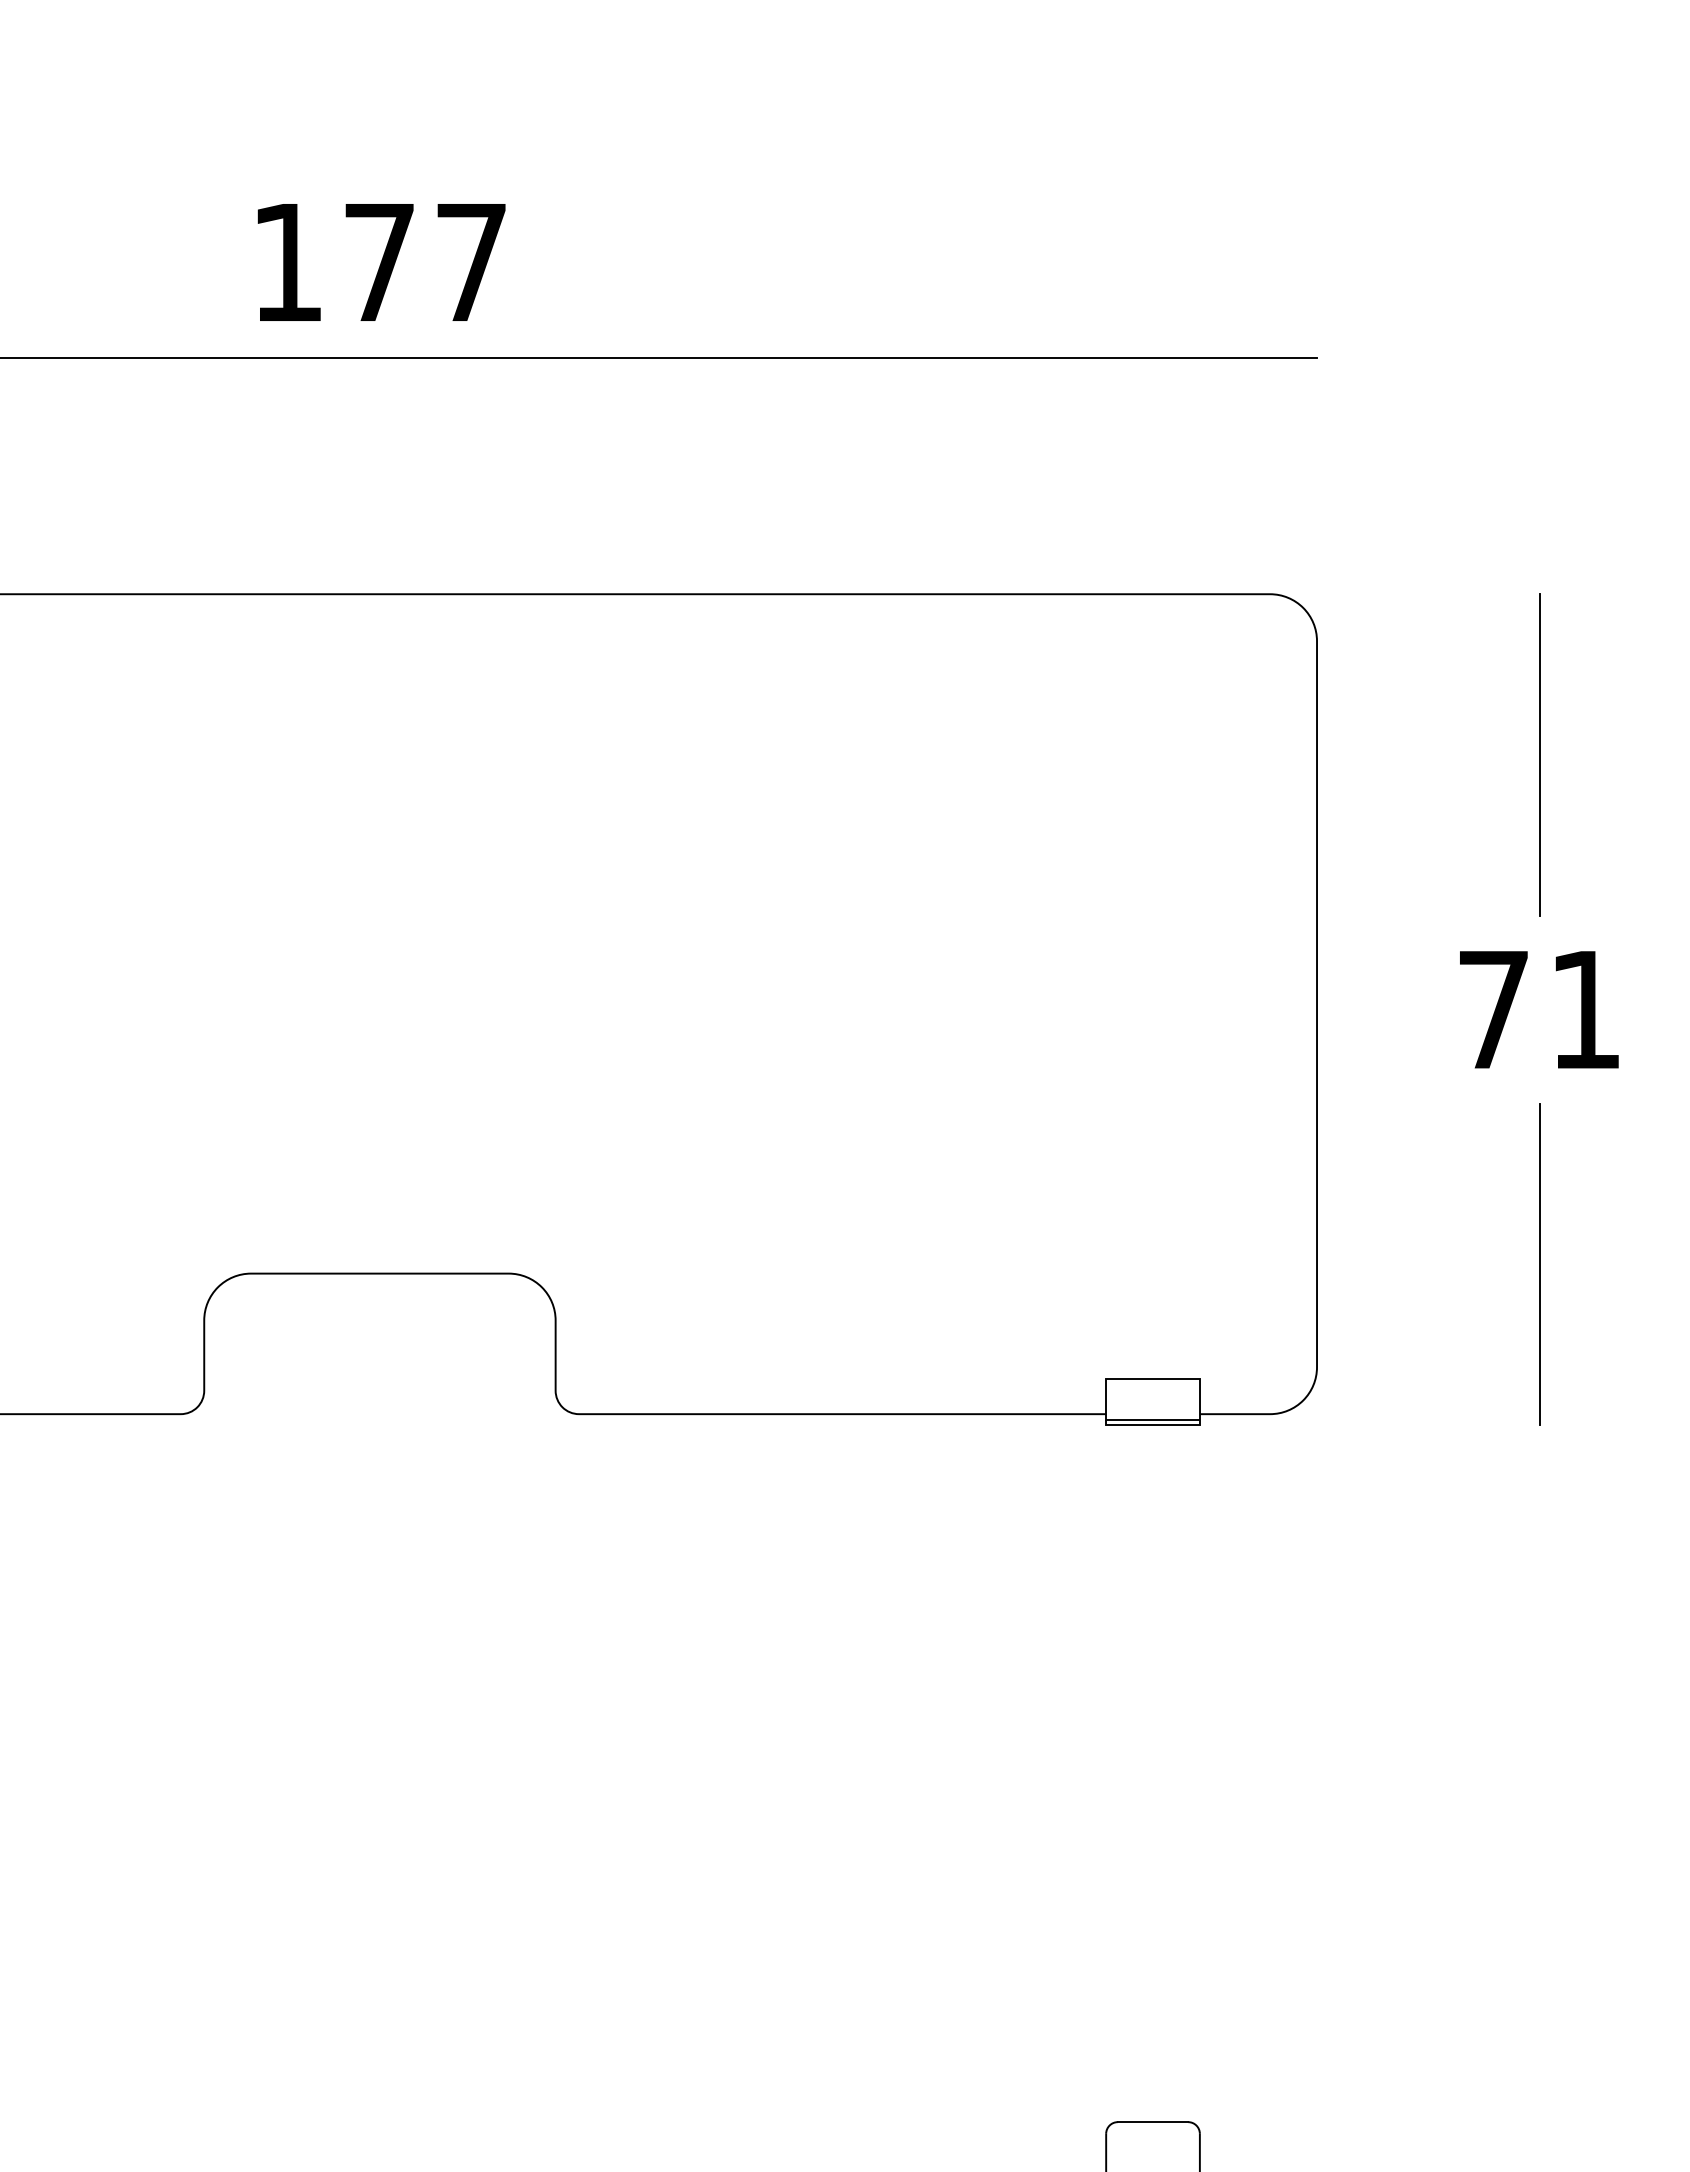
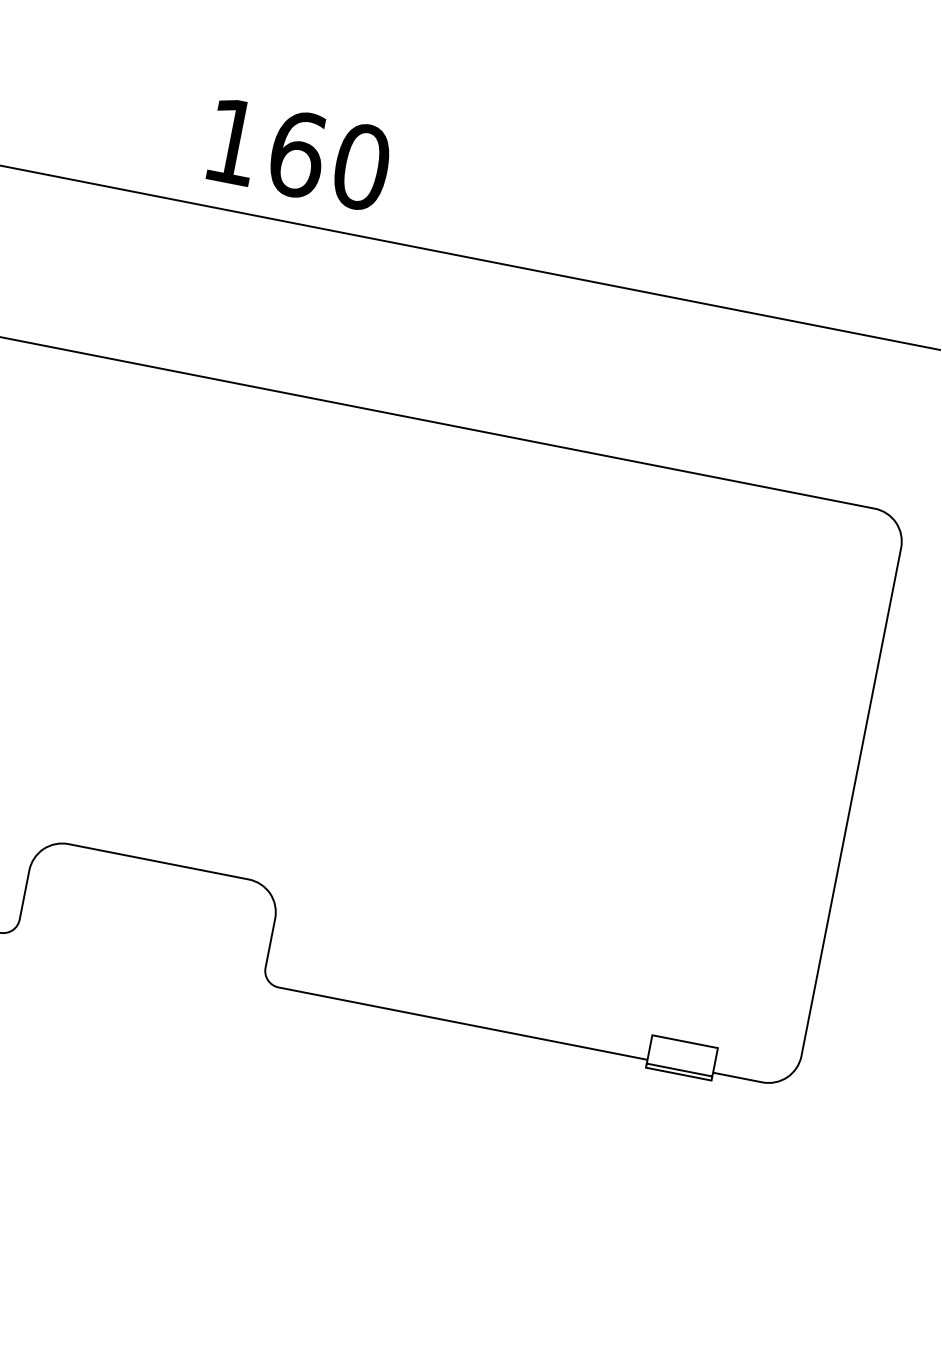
text: (426, 262) -> (330, 160), 177 -> 160

